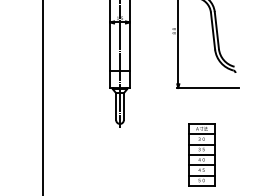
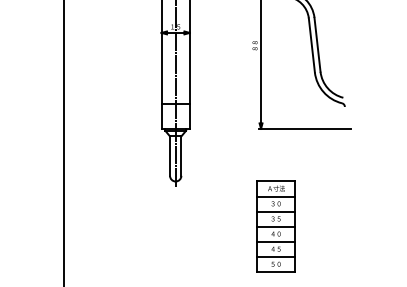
part: (201, 154) -> (275, 226), moved

